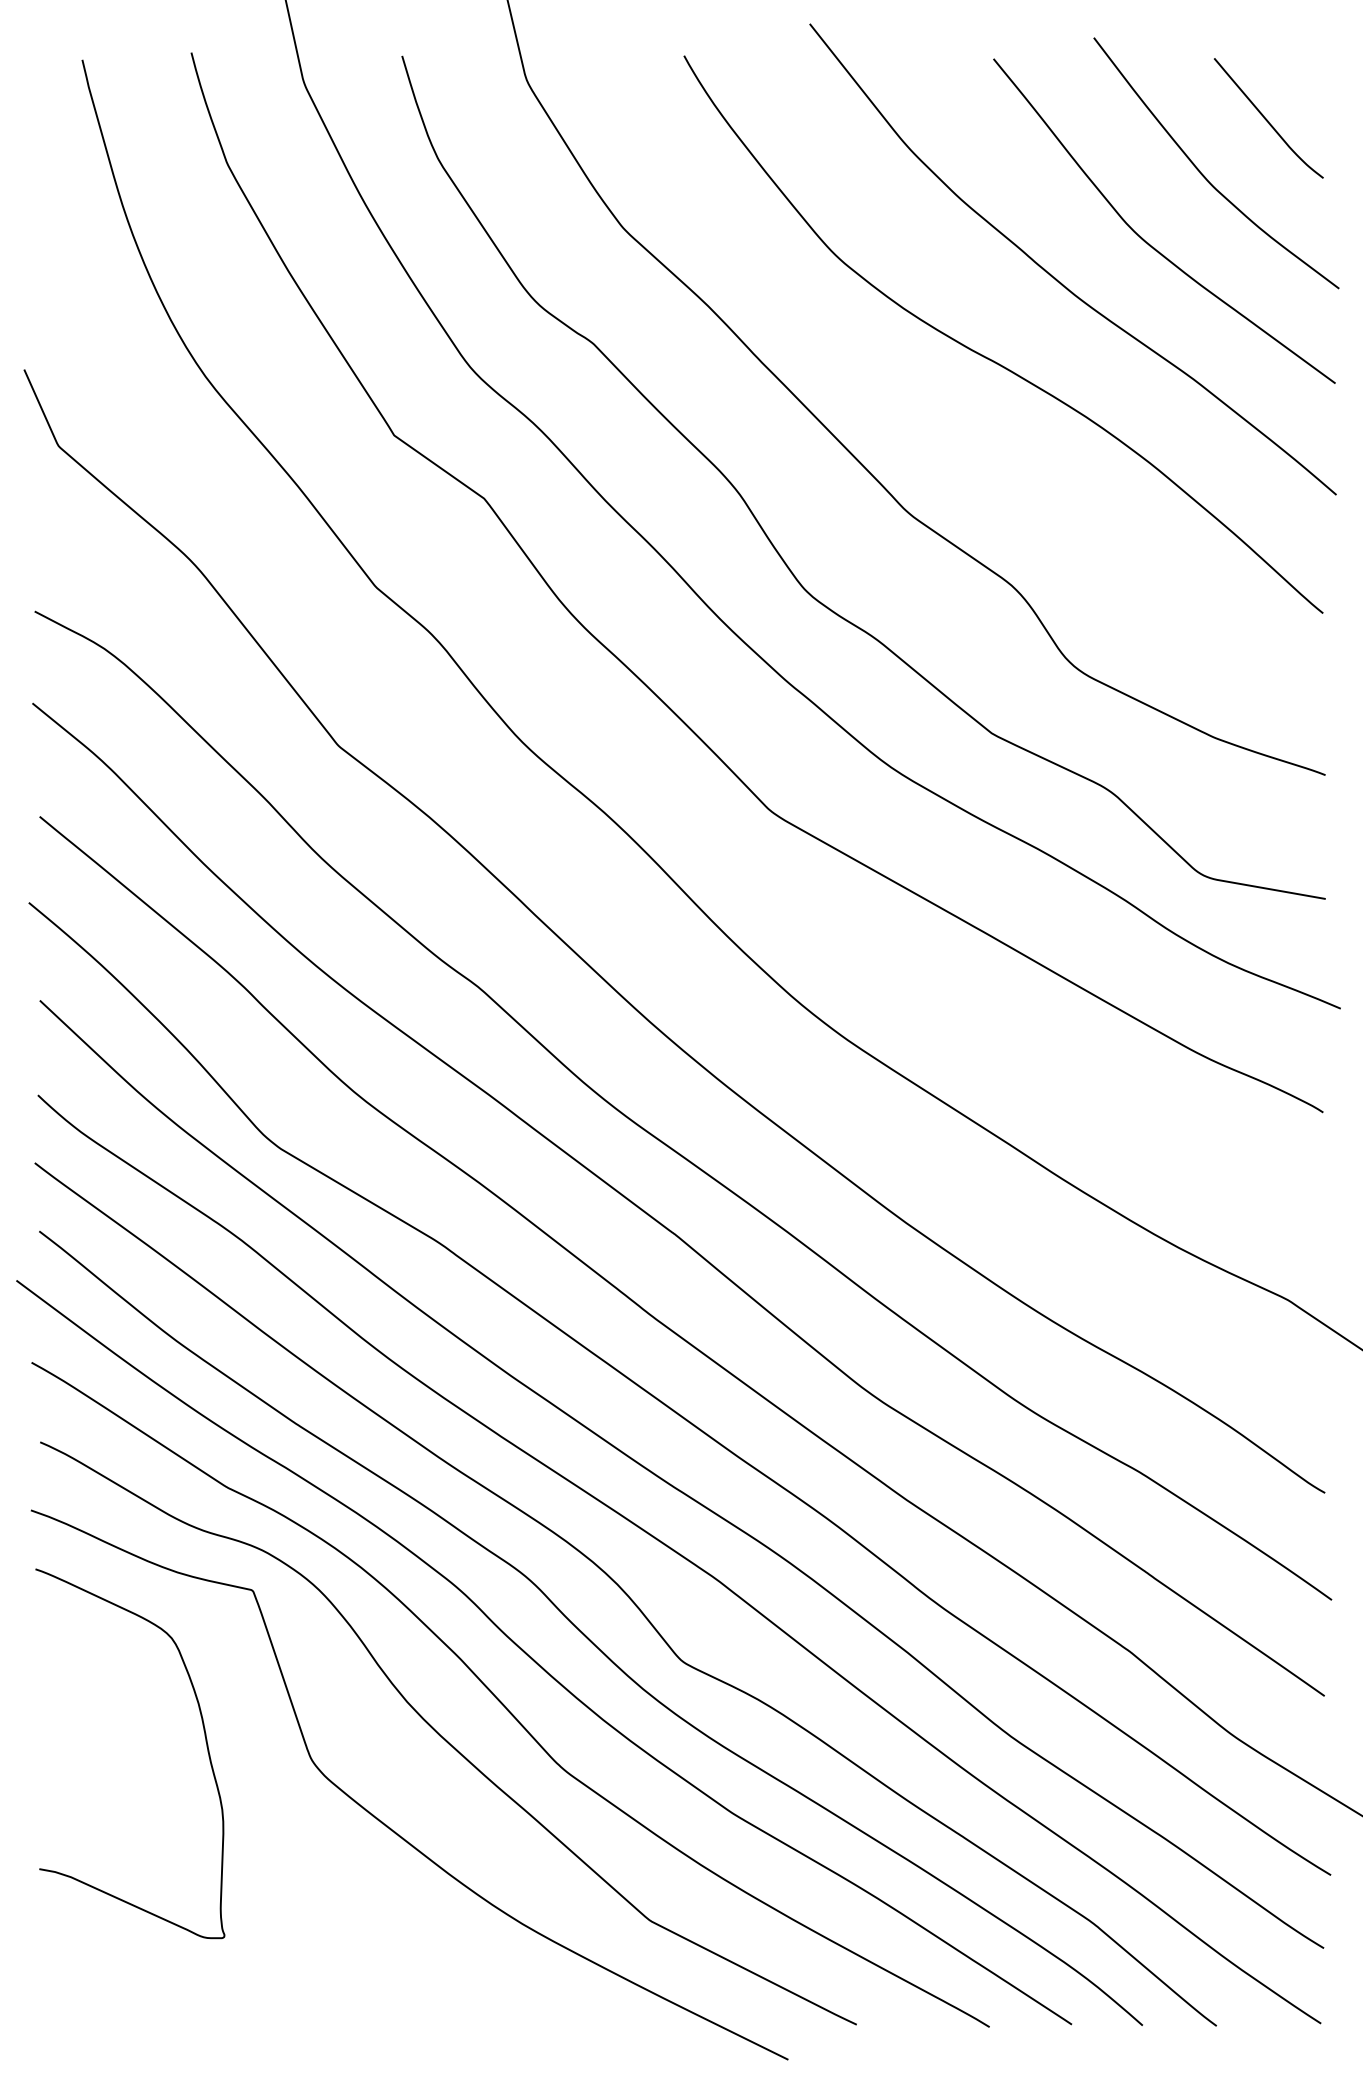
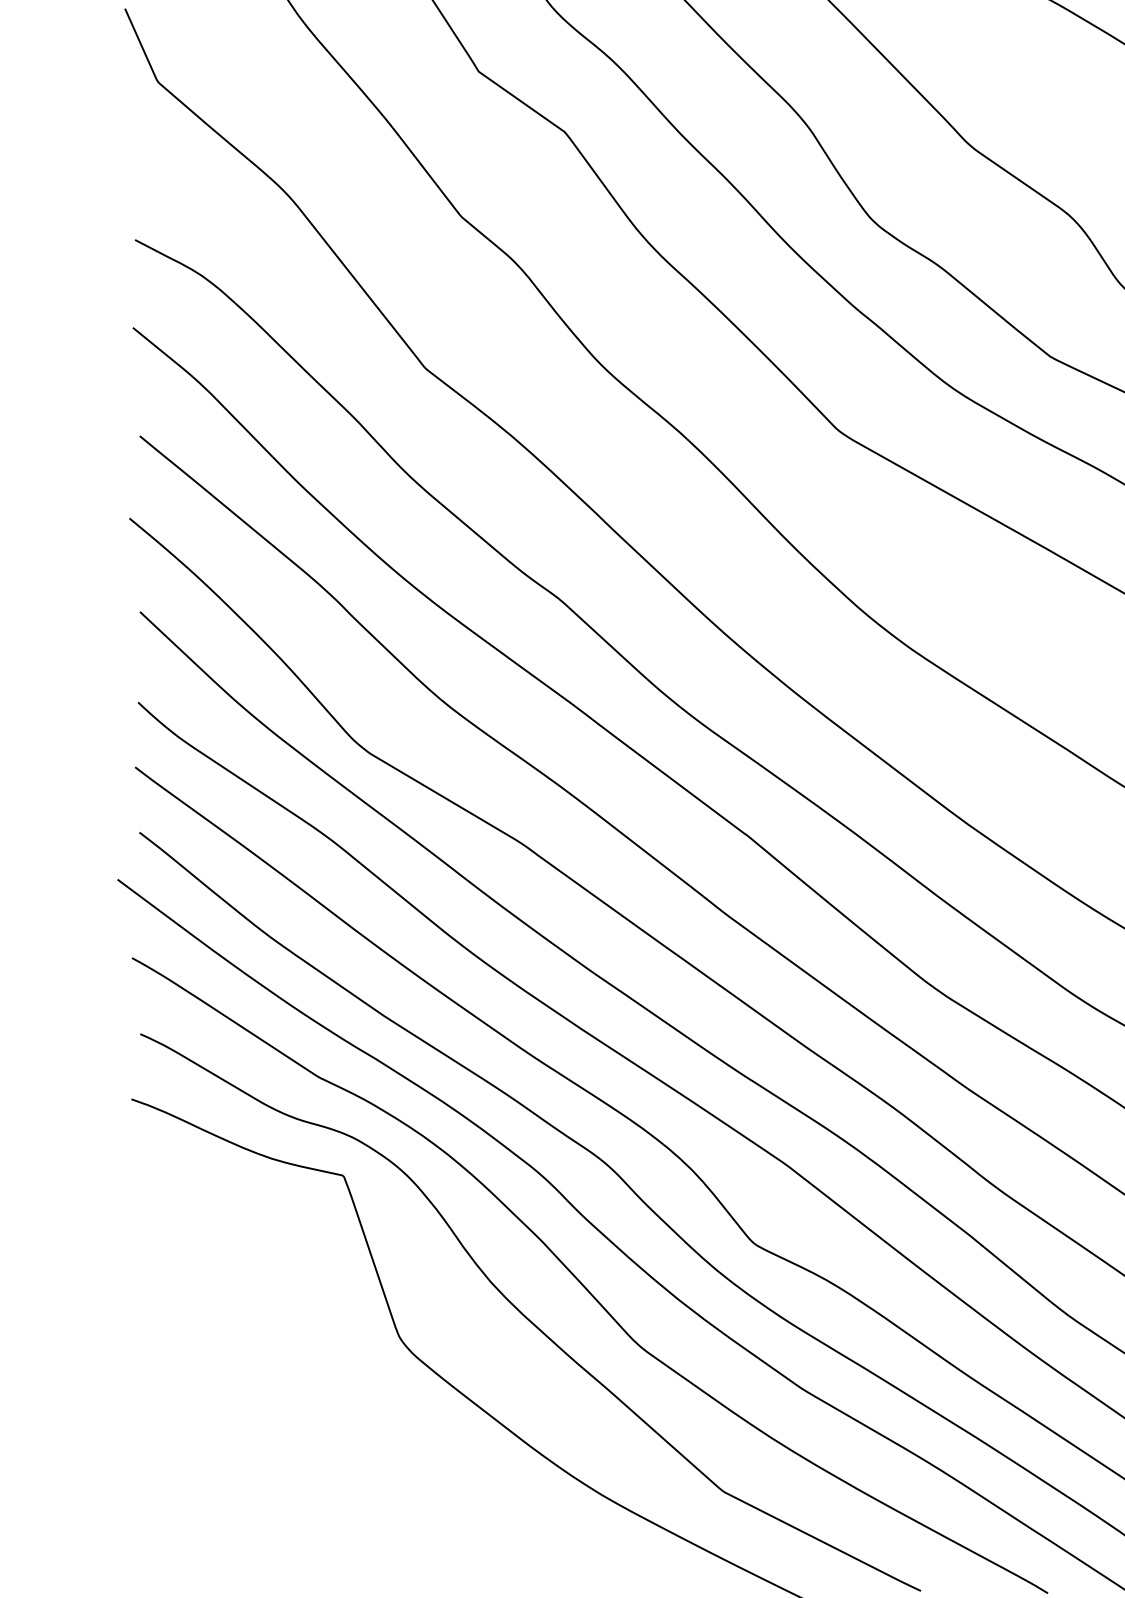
curve: (204, 1736) -> (297, 1315), removed

